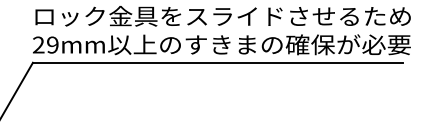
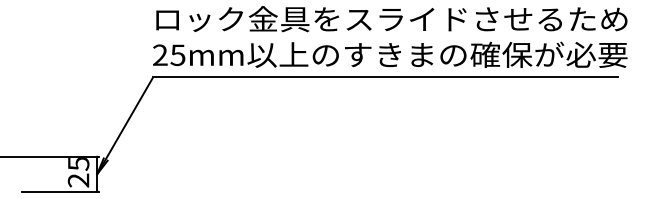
text: (52, 44) -> (177, 54), 29mm -> 25mm

